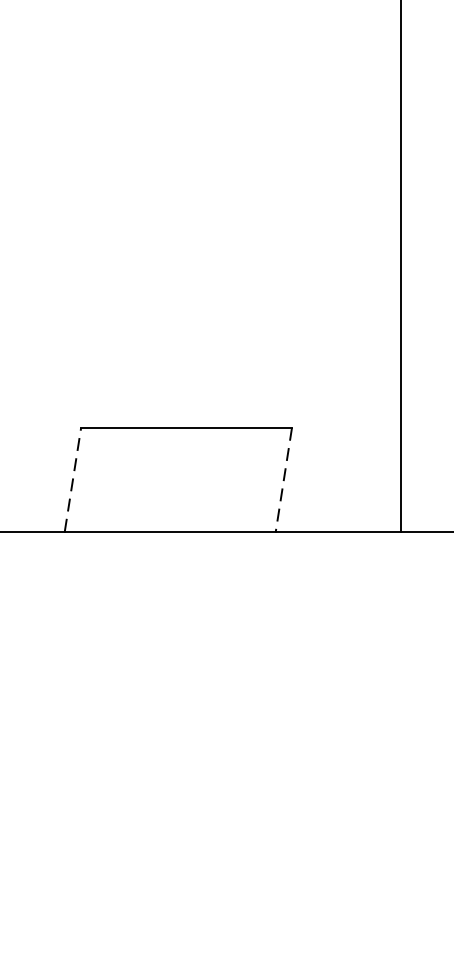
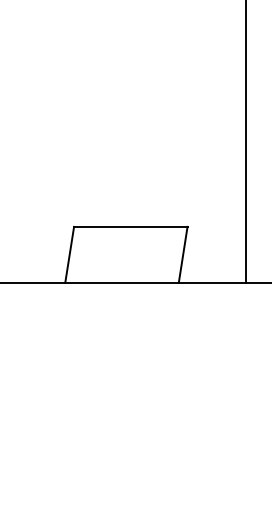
line: (72, 479) -> (69, 254), dashed -> solid
line: (284, 481) -> (183, 255), dashed -> solid

